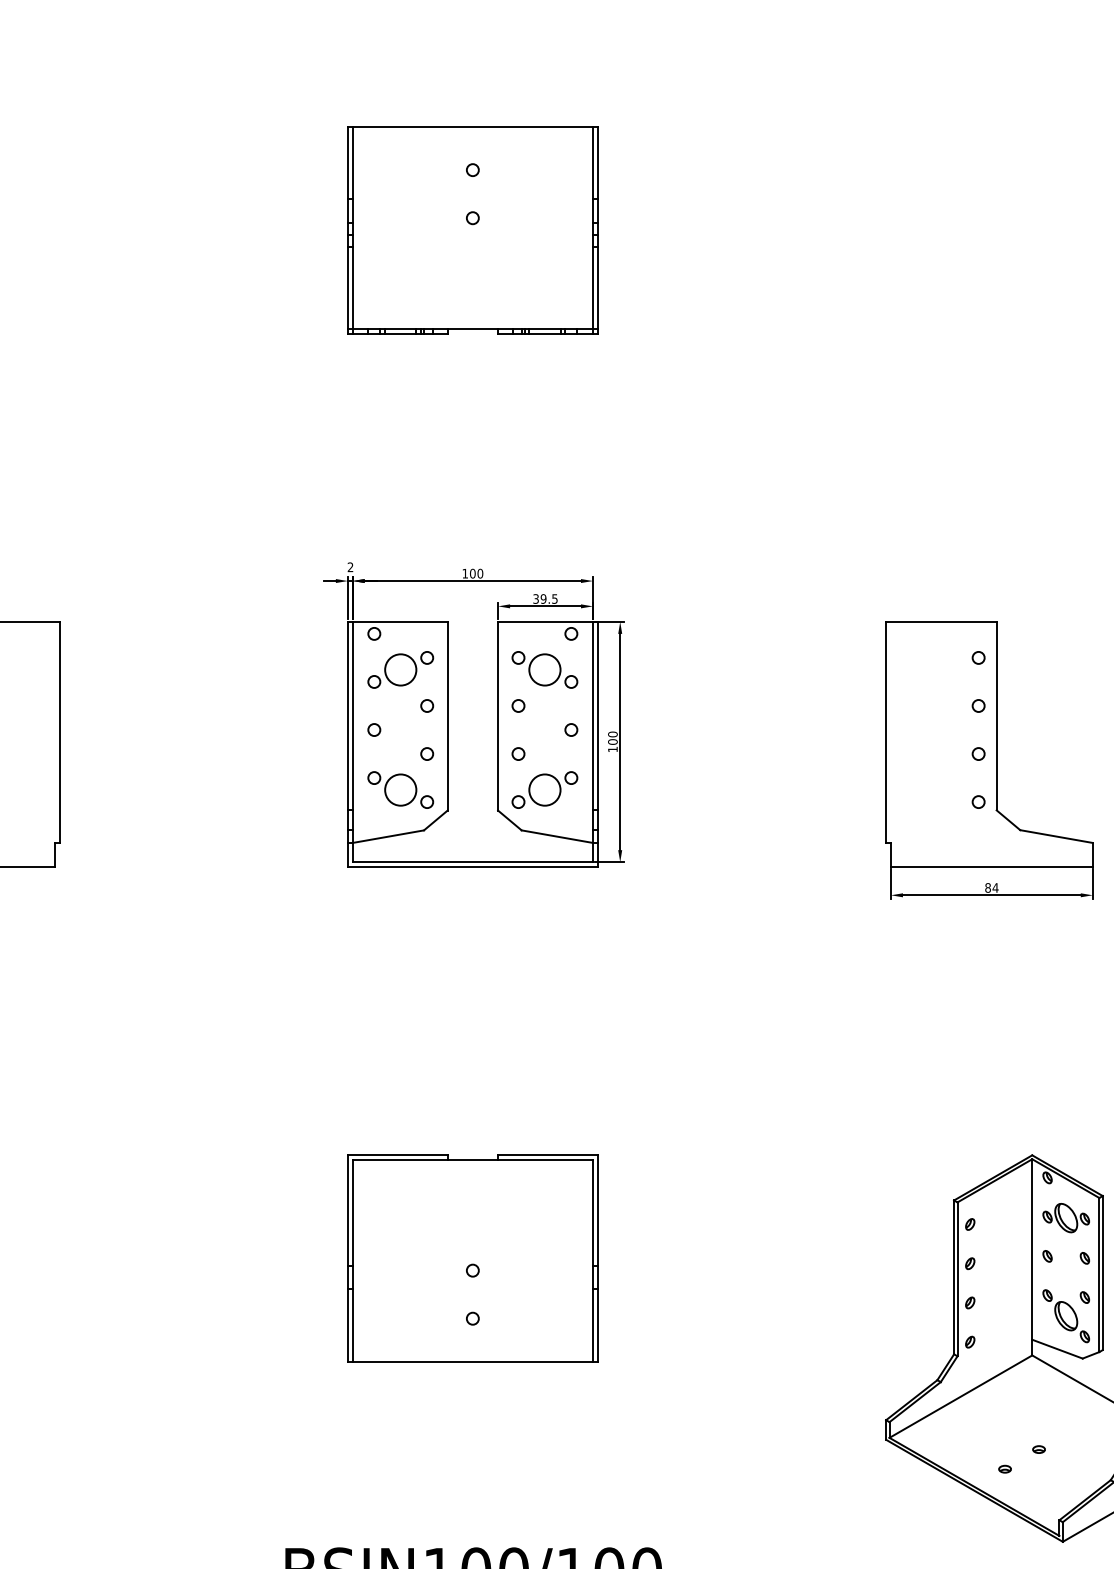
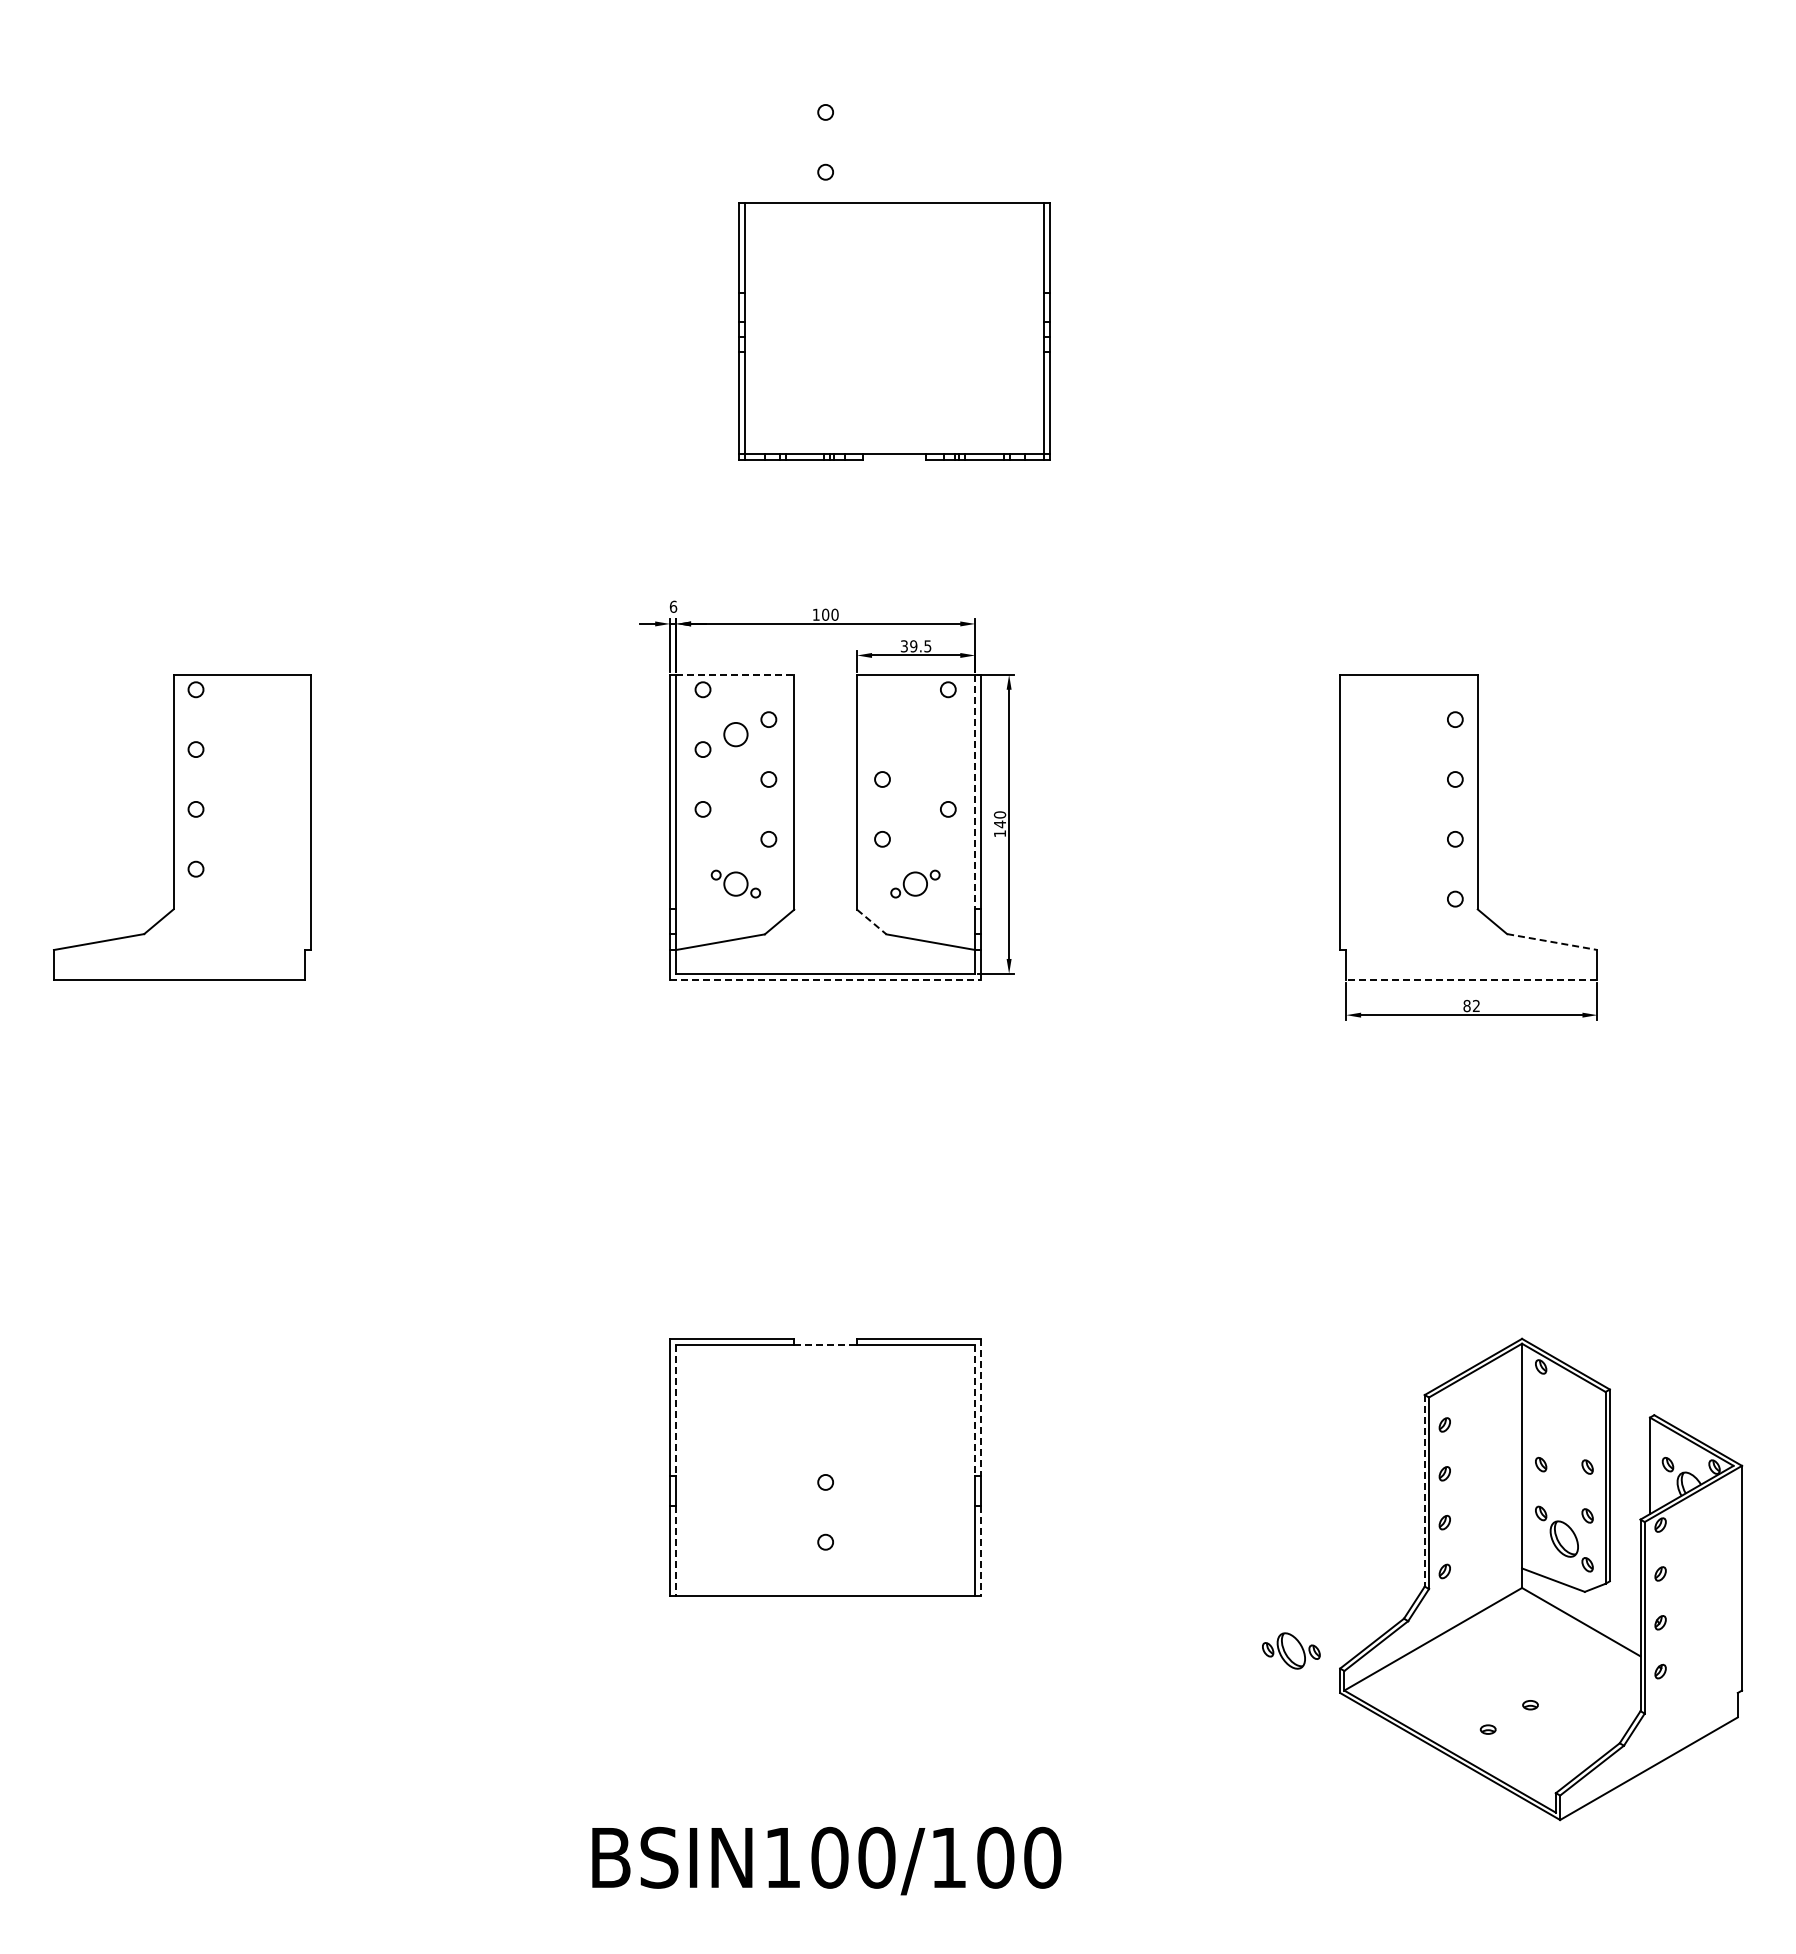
part: (472, 230) -> (894, 331), moved
text: (350, 567) -> (673, 606), 2 -> 6
line: (400, 621) -> (735, 674), solid -> dashed
circle: (400, 669) -> (735, 734), size x0.6
part: (545, 669) -> (915, 734), removed
line: (593, 716) -> (975, 792), solid -> dashed
text: (612, 742) -> (999, 824), 100 -> 140
part: (400, 789) -> (735, 883), size x0.6
part: (545, 789) -> (915, 883), size x0.6
line: (510, 820) -> (872, 922), solid -> dashed
line: (1056, 836) -> (1552, 942), solid -> dashed
line: (472, 866) -> (825, 979), solid -> dashed
line: (991, 866) -> (1471, 979), solid -> dashed
text: (995, 887) -> (1476, 1005), 84 -> 82
line: (473, 1159) -> (826, 1344), solid -> dashed
line: (598, 1210) -> (981, 1407), solid -> dashed
line: (353, 1212) -> (676, 1410), solid -> dashed
line: (593, 1212) -> (975, 1410), solid -> dashed
part: (1066, 1217) -> (1291, 1650), moved
line: (953, 1277) -> (1424, 1490), solid -> dashed
line: (353, 1326) -> (676, 1551), solid -> dashed
line: (598, 1326) -> (981, 1551), solid -> dashed

